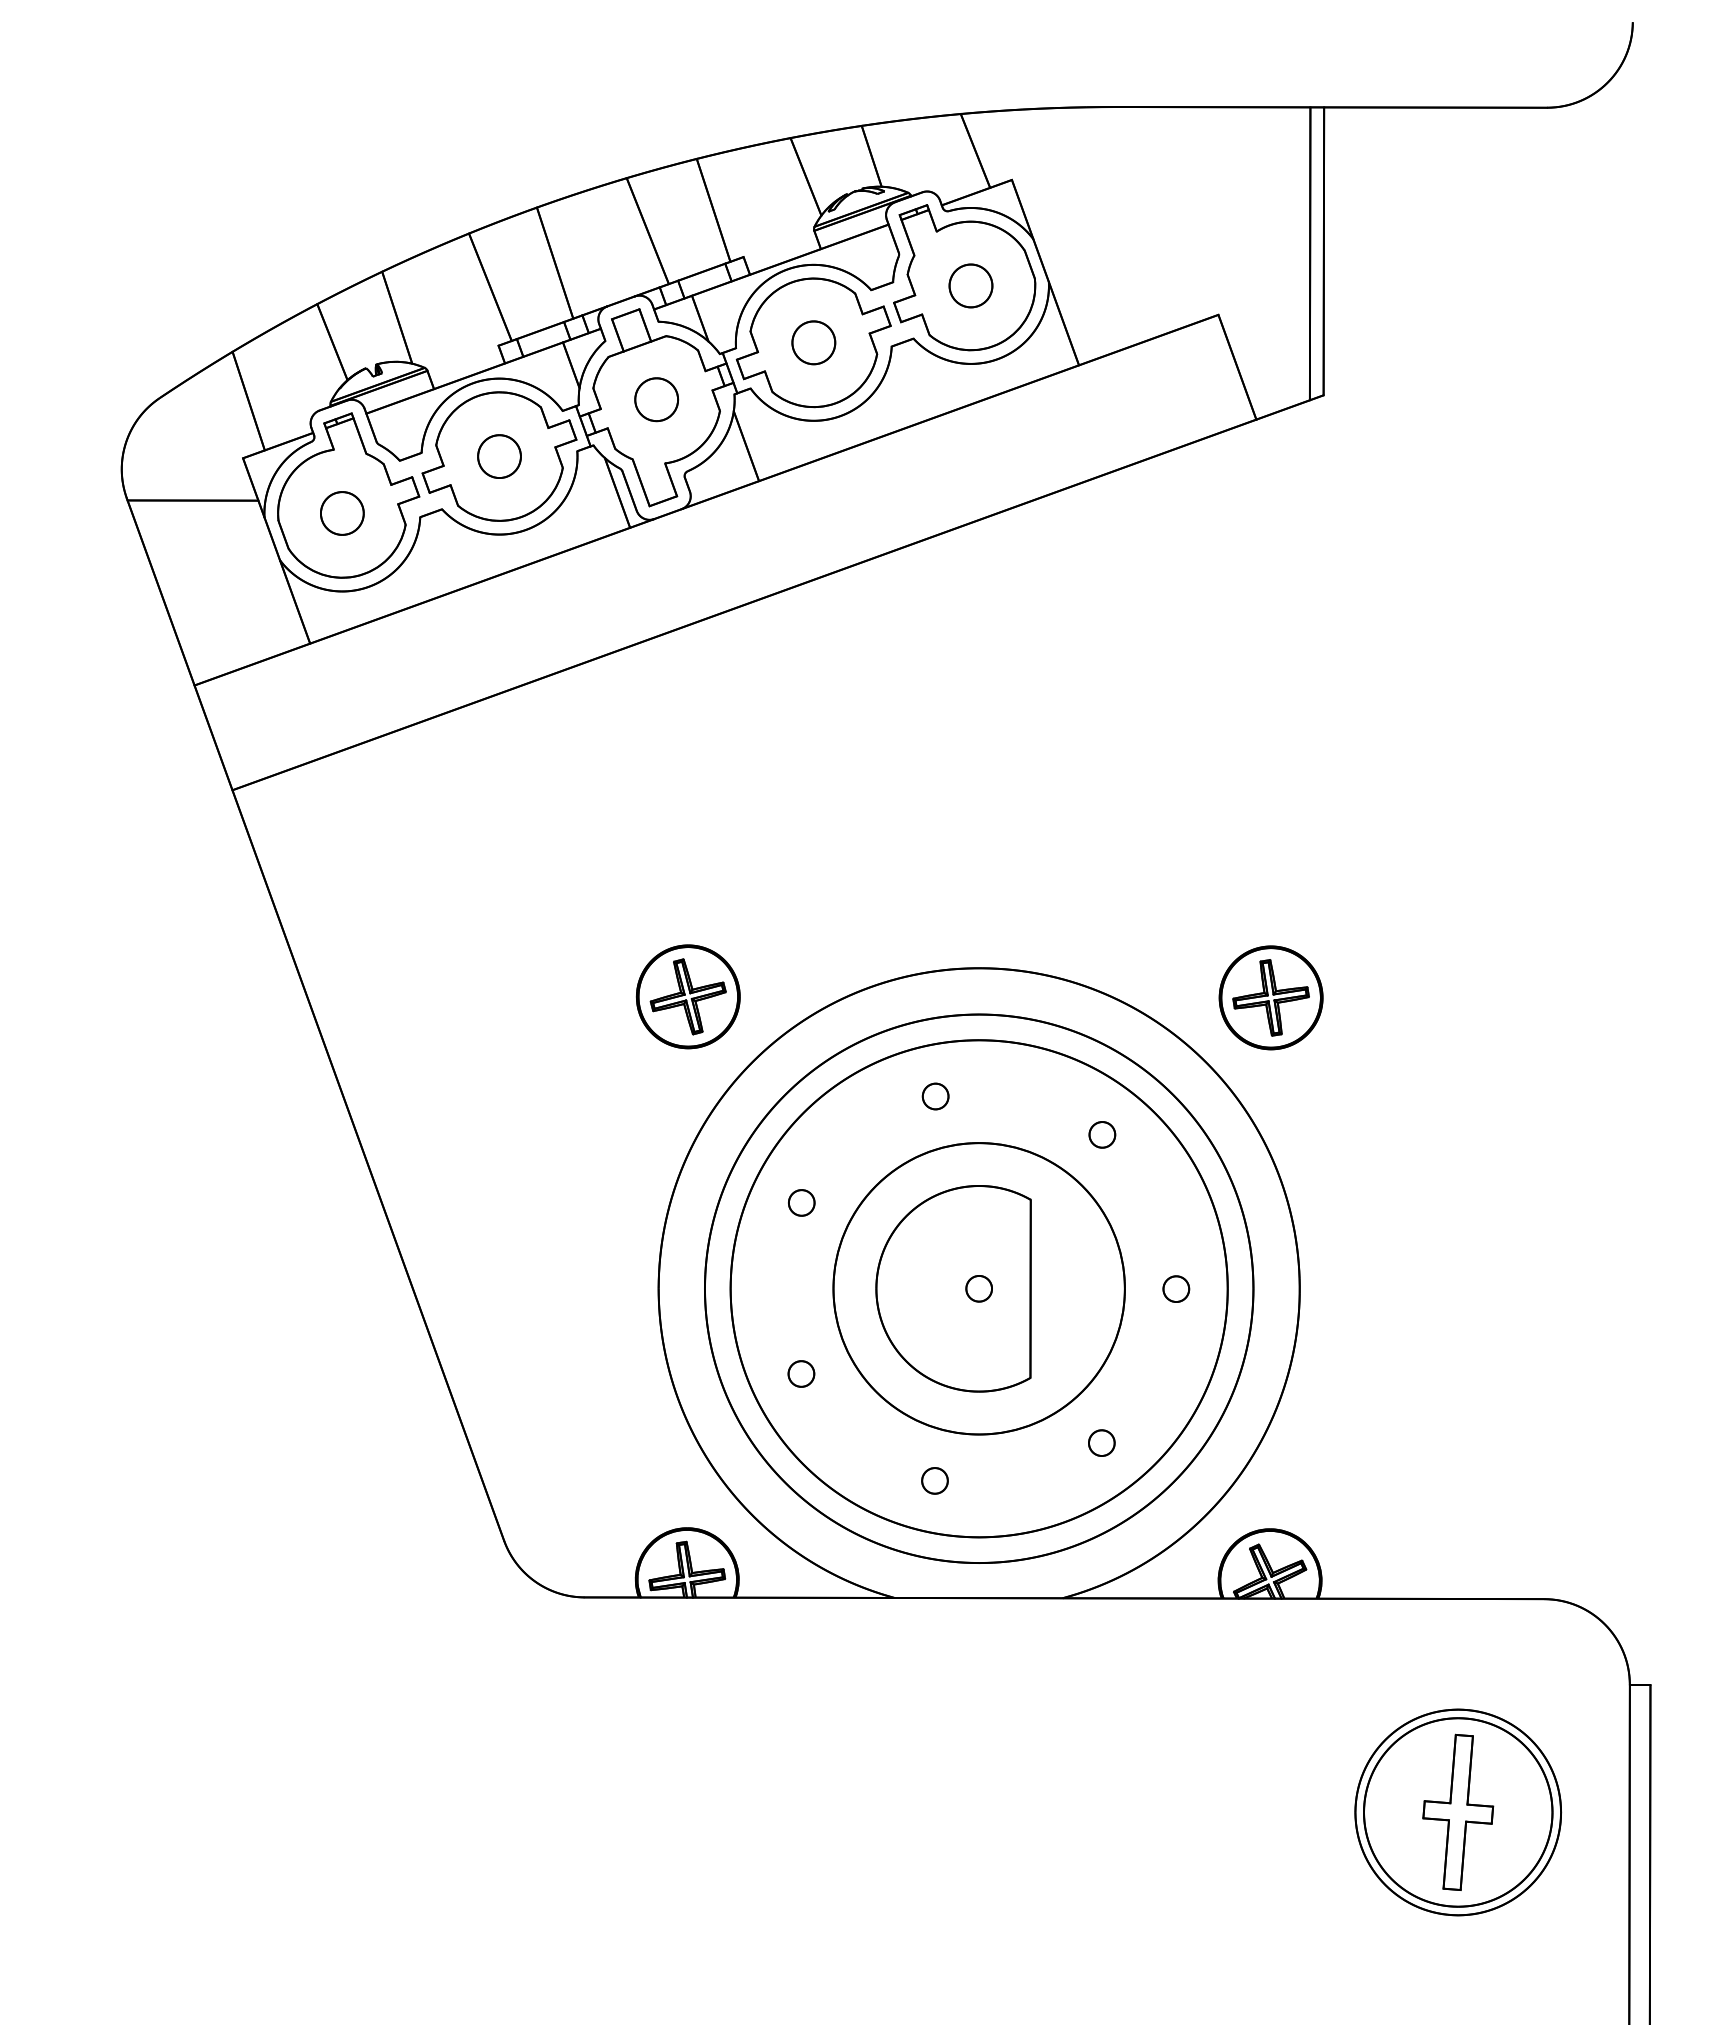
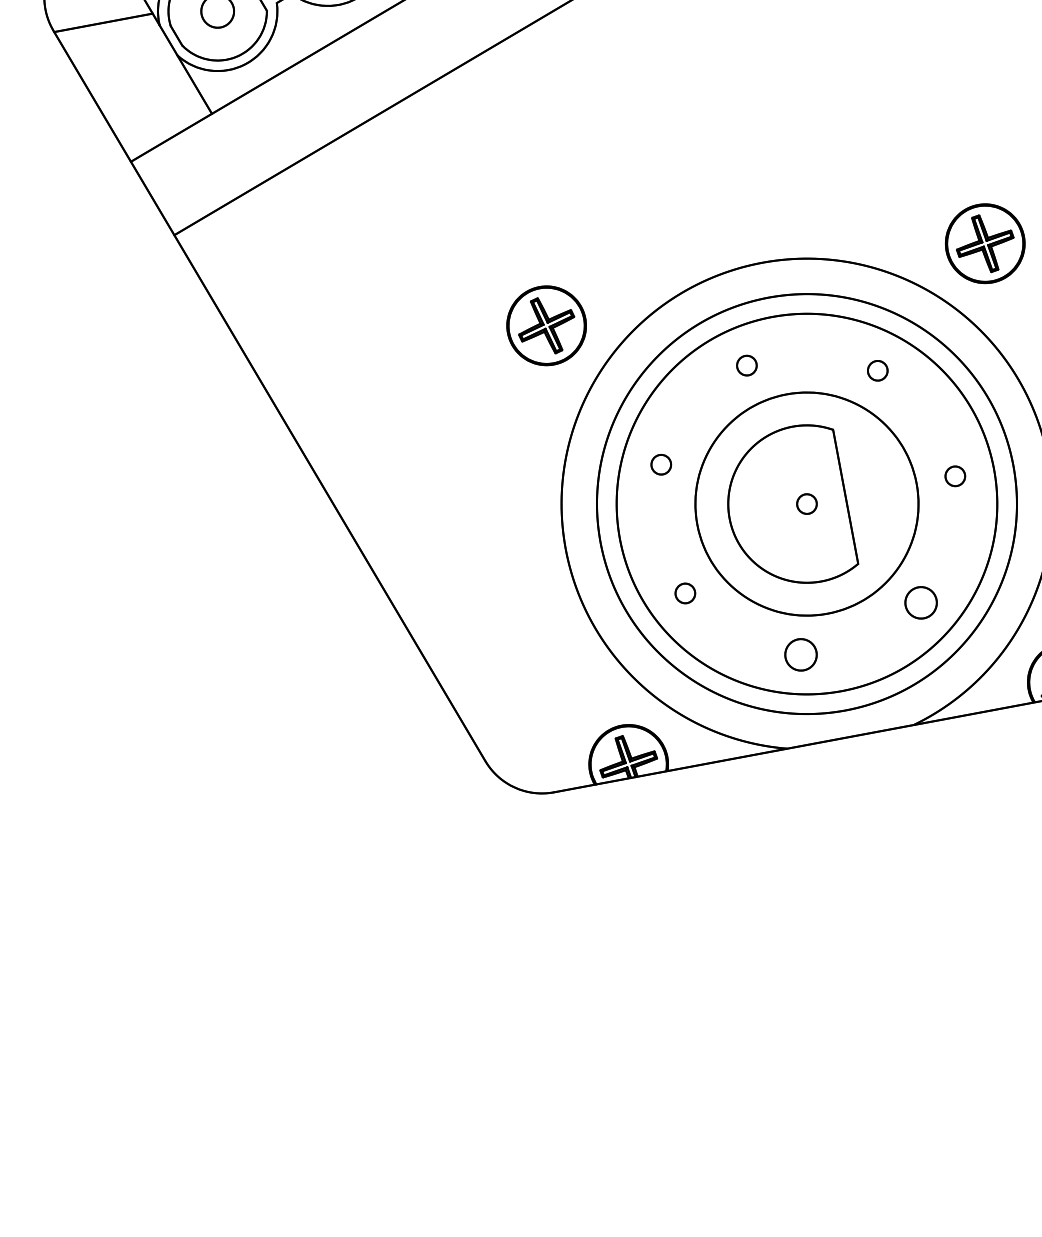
circle: (1101, 1442) -> (920, 602), size x1.6
circle: (934, 1480) -> (800, 654), size x1.6

